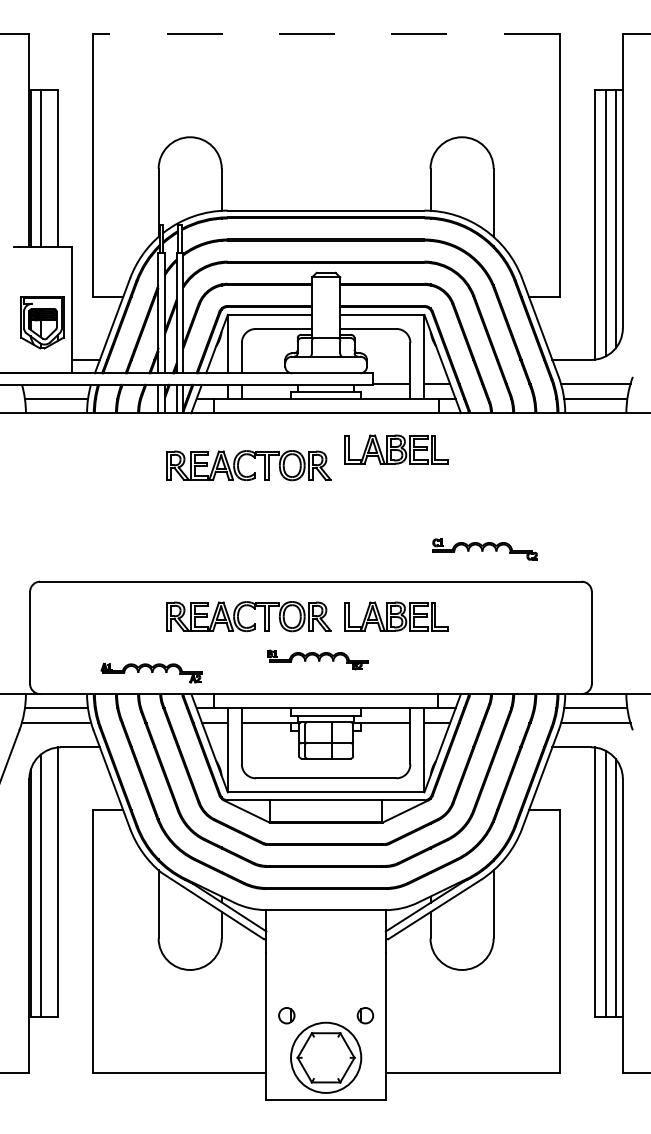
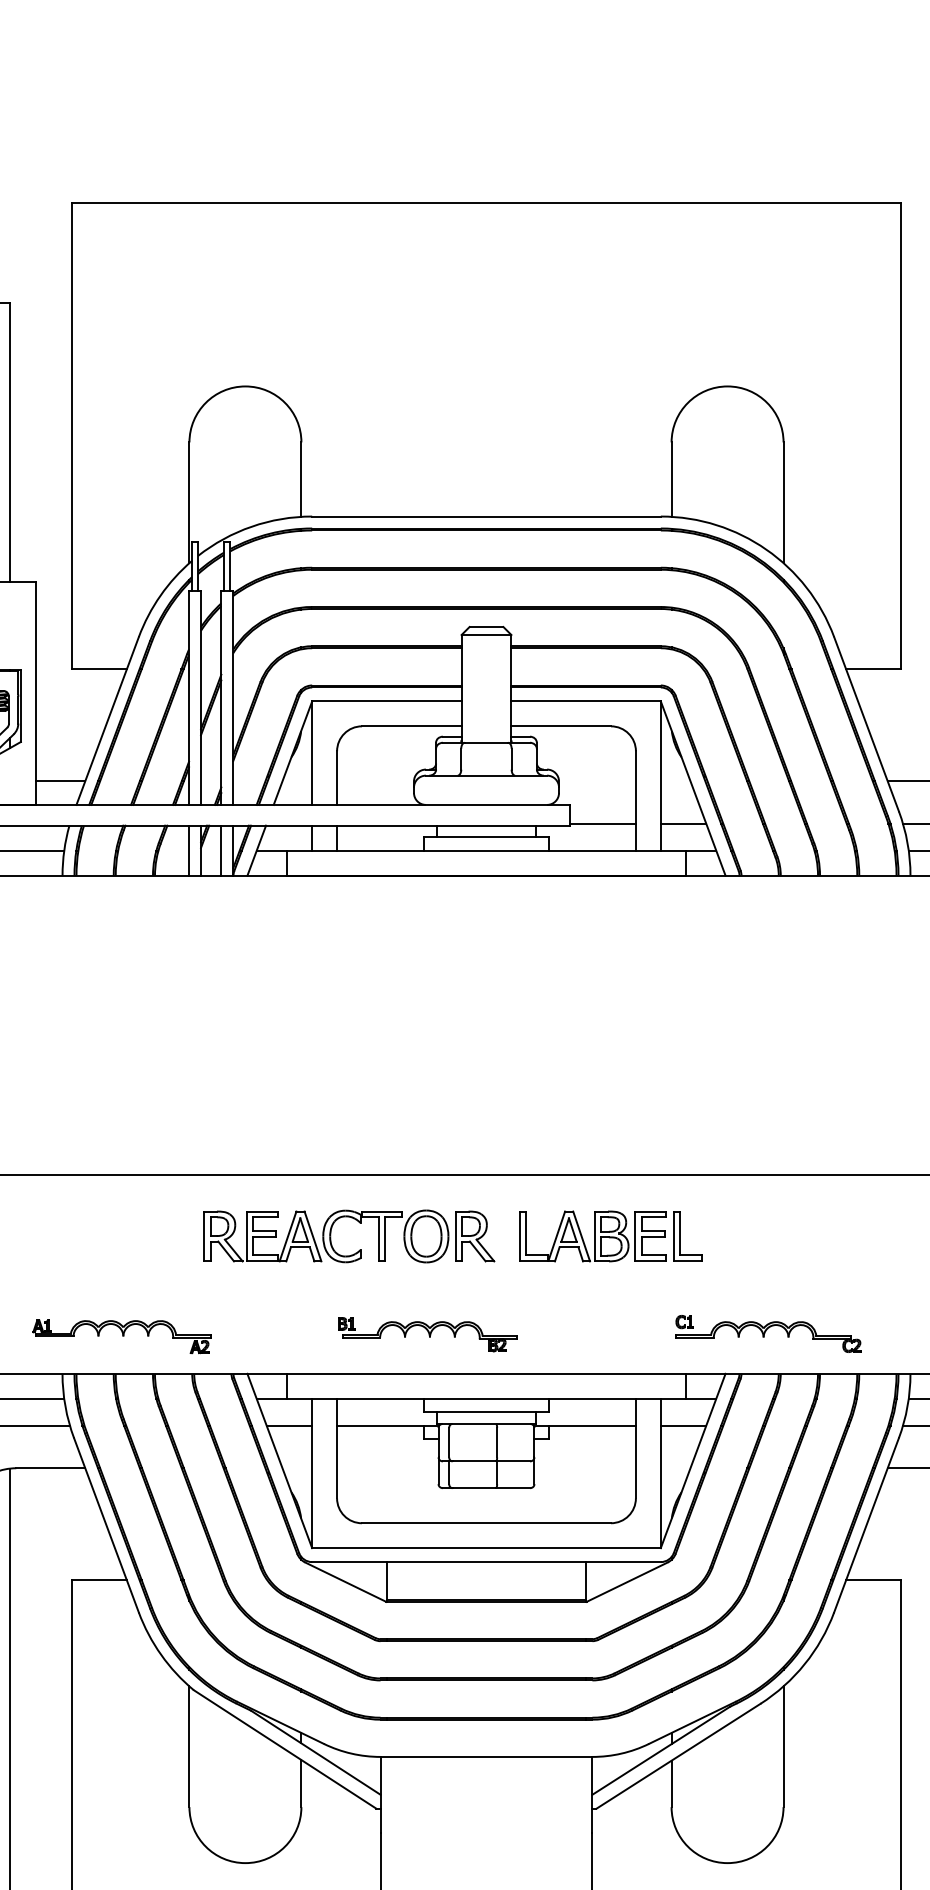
line: (326, 34) -> (487, 204), dashed -> solid
part: (396, 449) -> (611, 940), removed
part: (254, 458) -> (359, 956), removed
part: (484, 549) -> (767, 1333), moved
part: (317, 659) -> (426, 1333), moved
part: (151, 672) -> (121, 1335), moved

